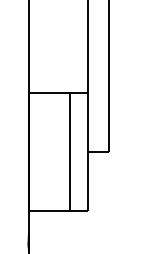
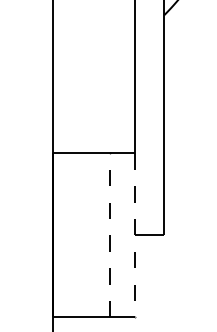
line: (70, 151) -> (110, 235), solid -> dashed
line: (88, 151) -> (135, 235), solid -> dashed

